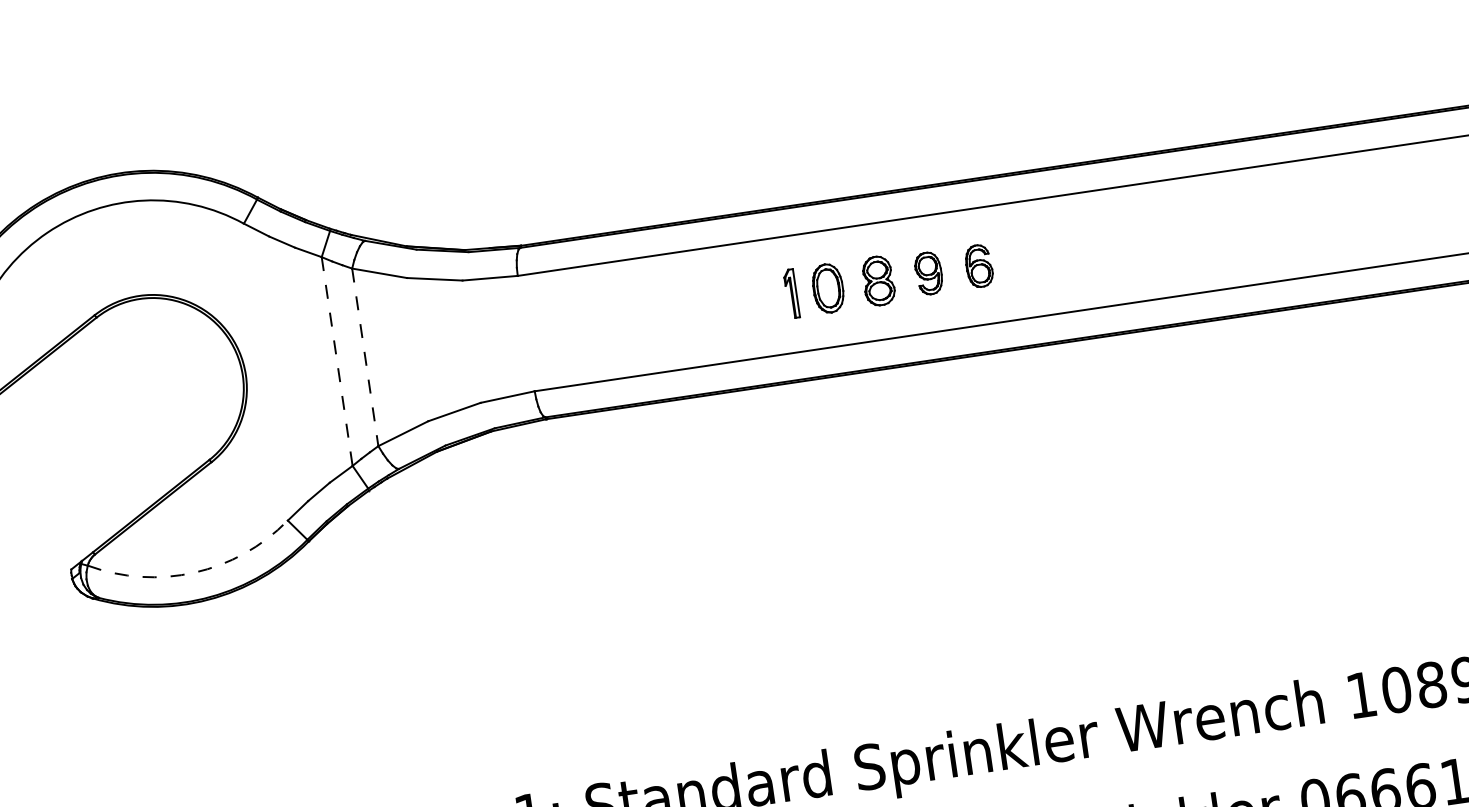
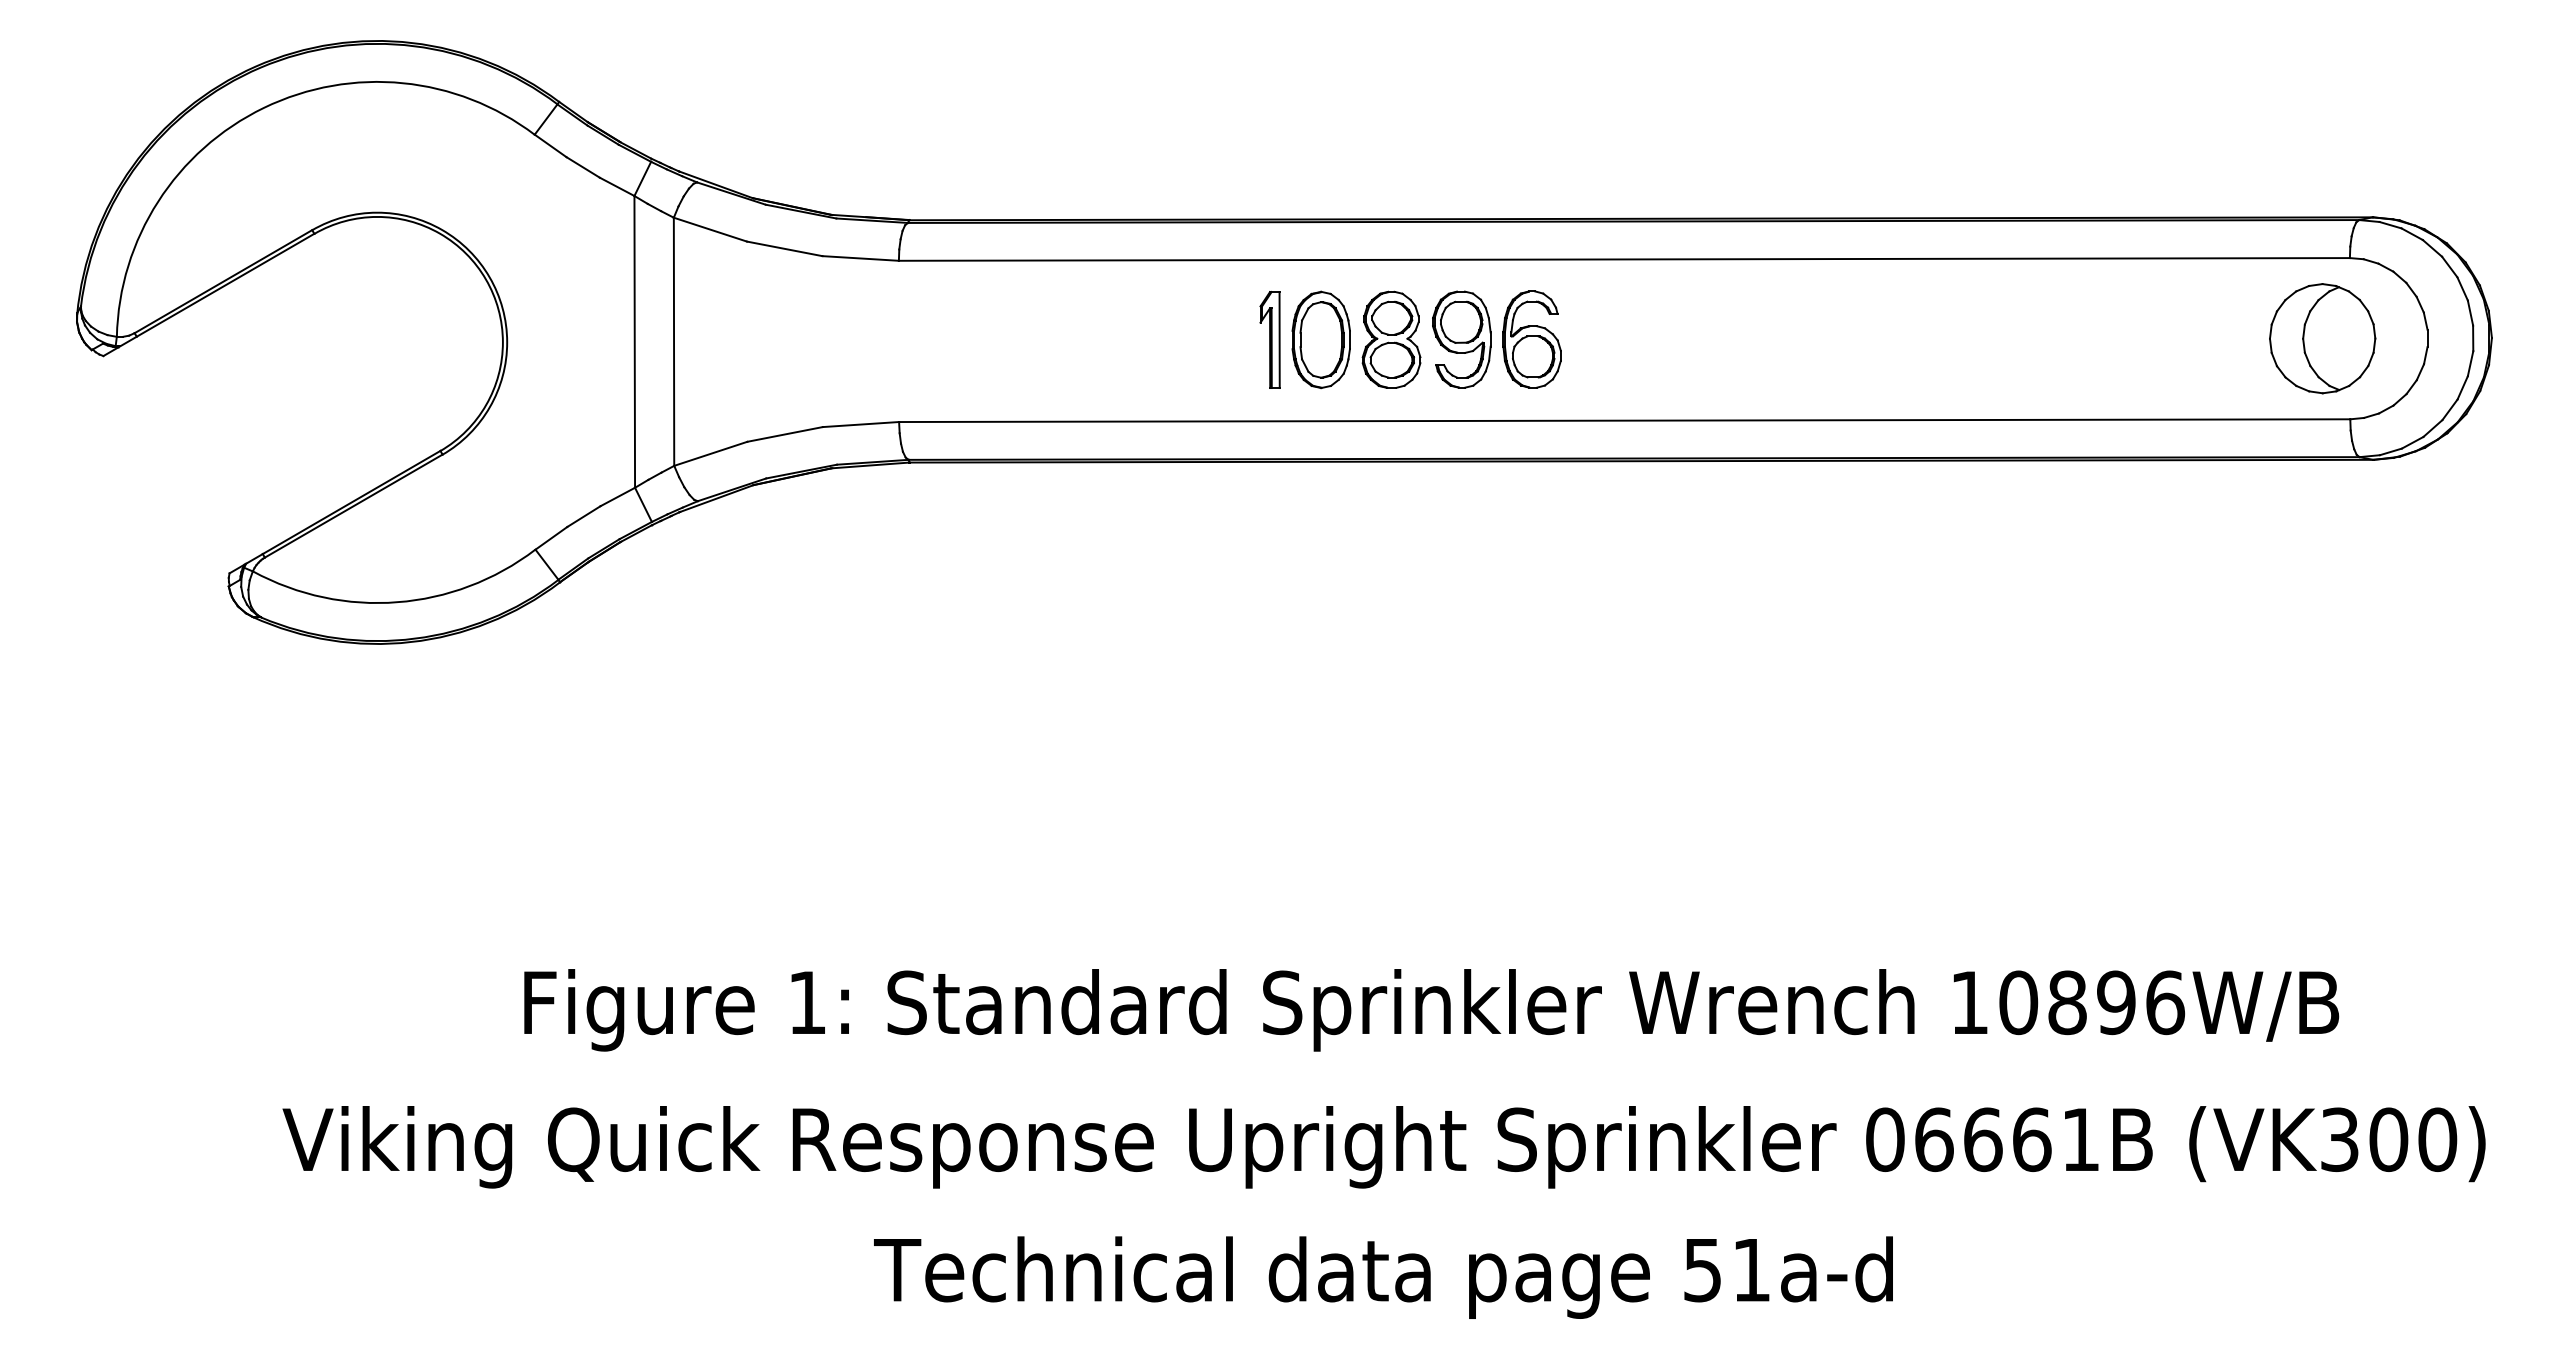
part: (978, 266) -> (1531, 339), size x1.67
part: (928, 273) -> (1461, 339), size x1.67
part: (878, 280) -> (1391, 339), size x1.43
part: (827, 288) -> (1320, 339), size x1.43
part: (791, 293) -> (1269, 339), size x1.43
line: (365, 357) -> (674, 342), dashed -> solid
line: (336, 361) -> (634, 341), dashed -> solid
arc: (194, 572) -> (397, 602), dashed -> solid

